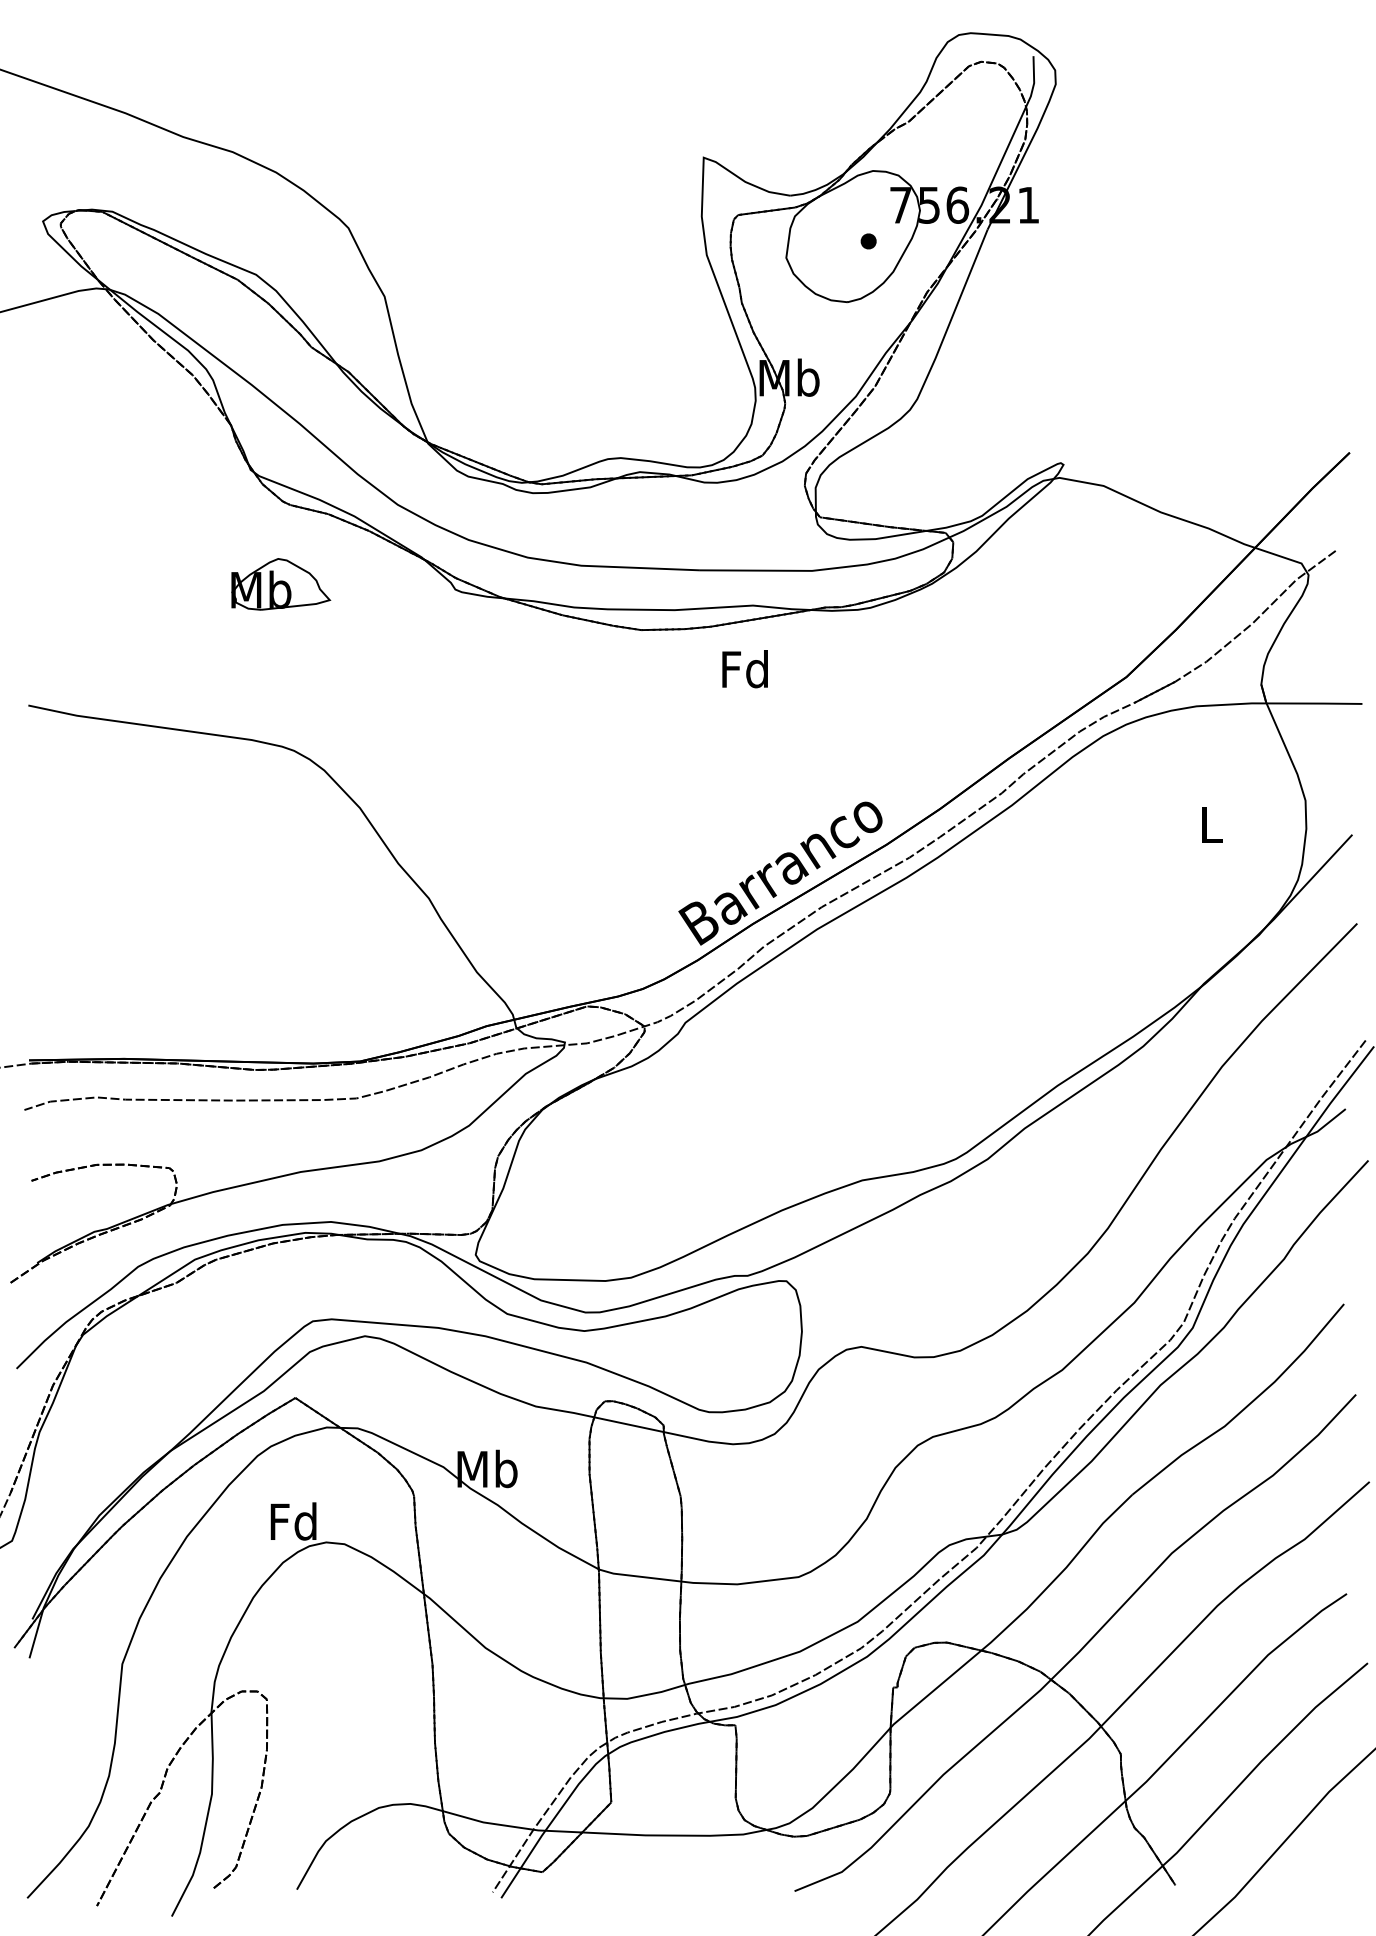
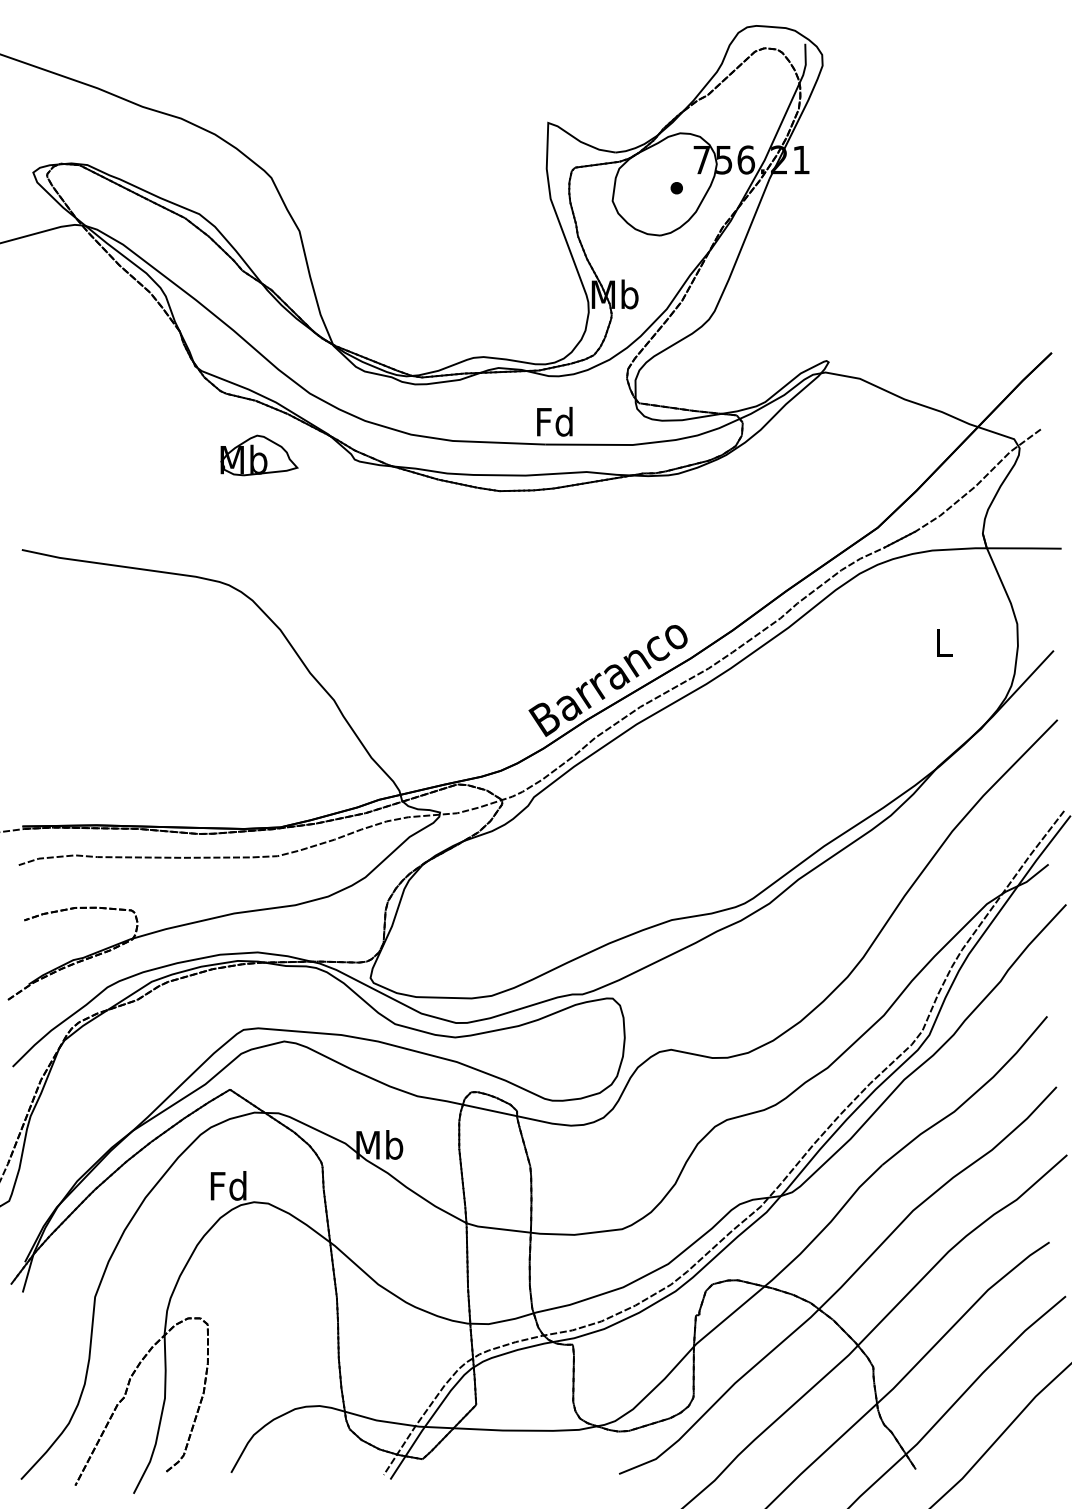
part: (281, 584) -> (259, 455), moved
text: (744, 669) -> (554, 422), moved

